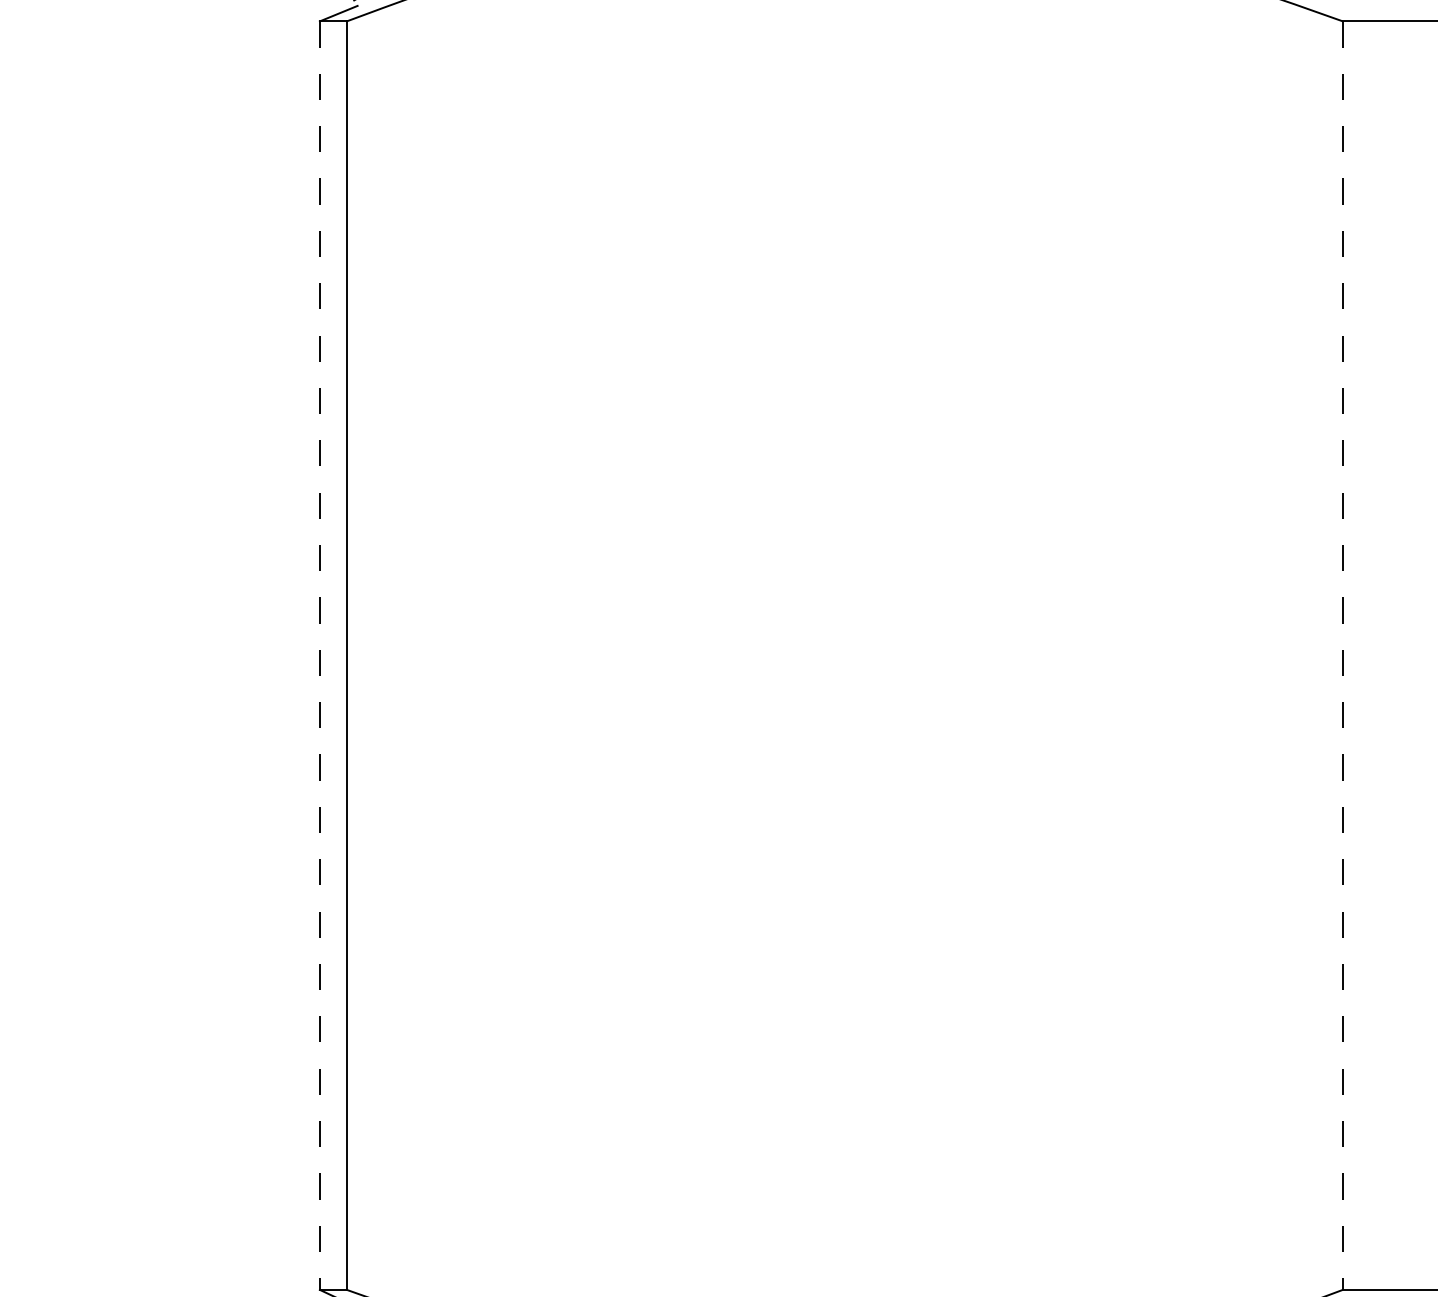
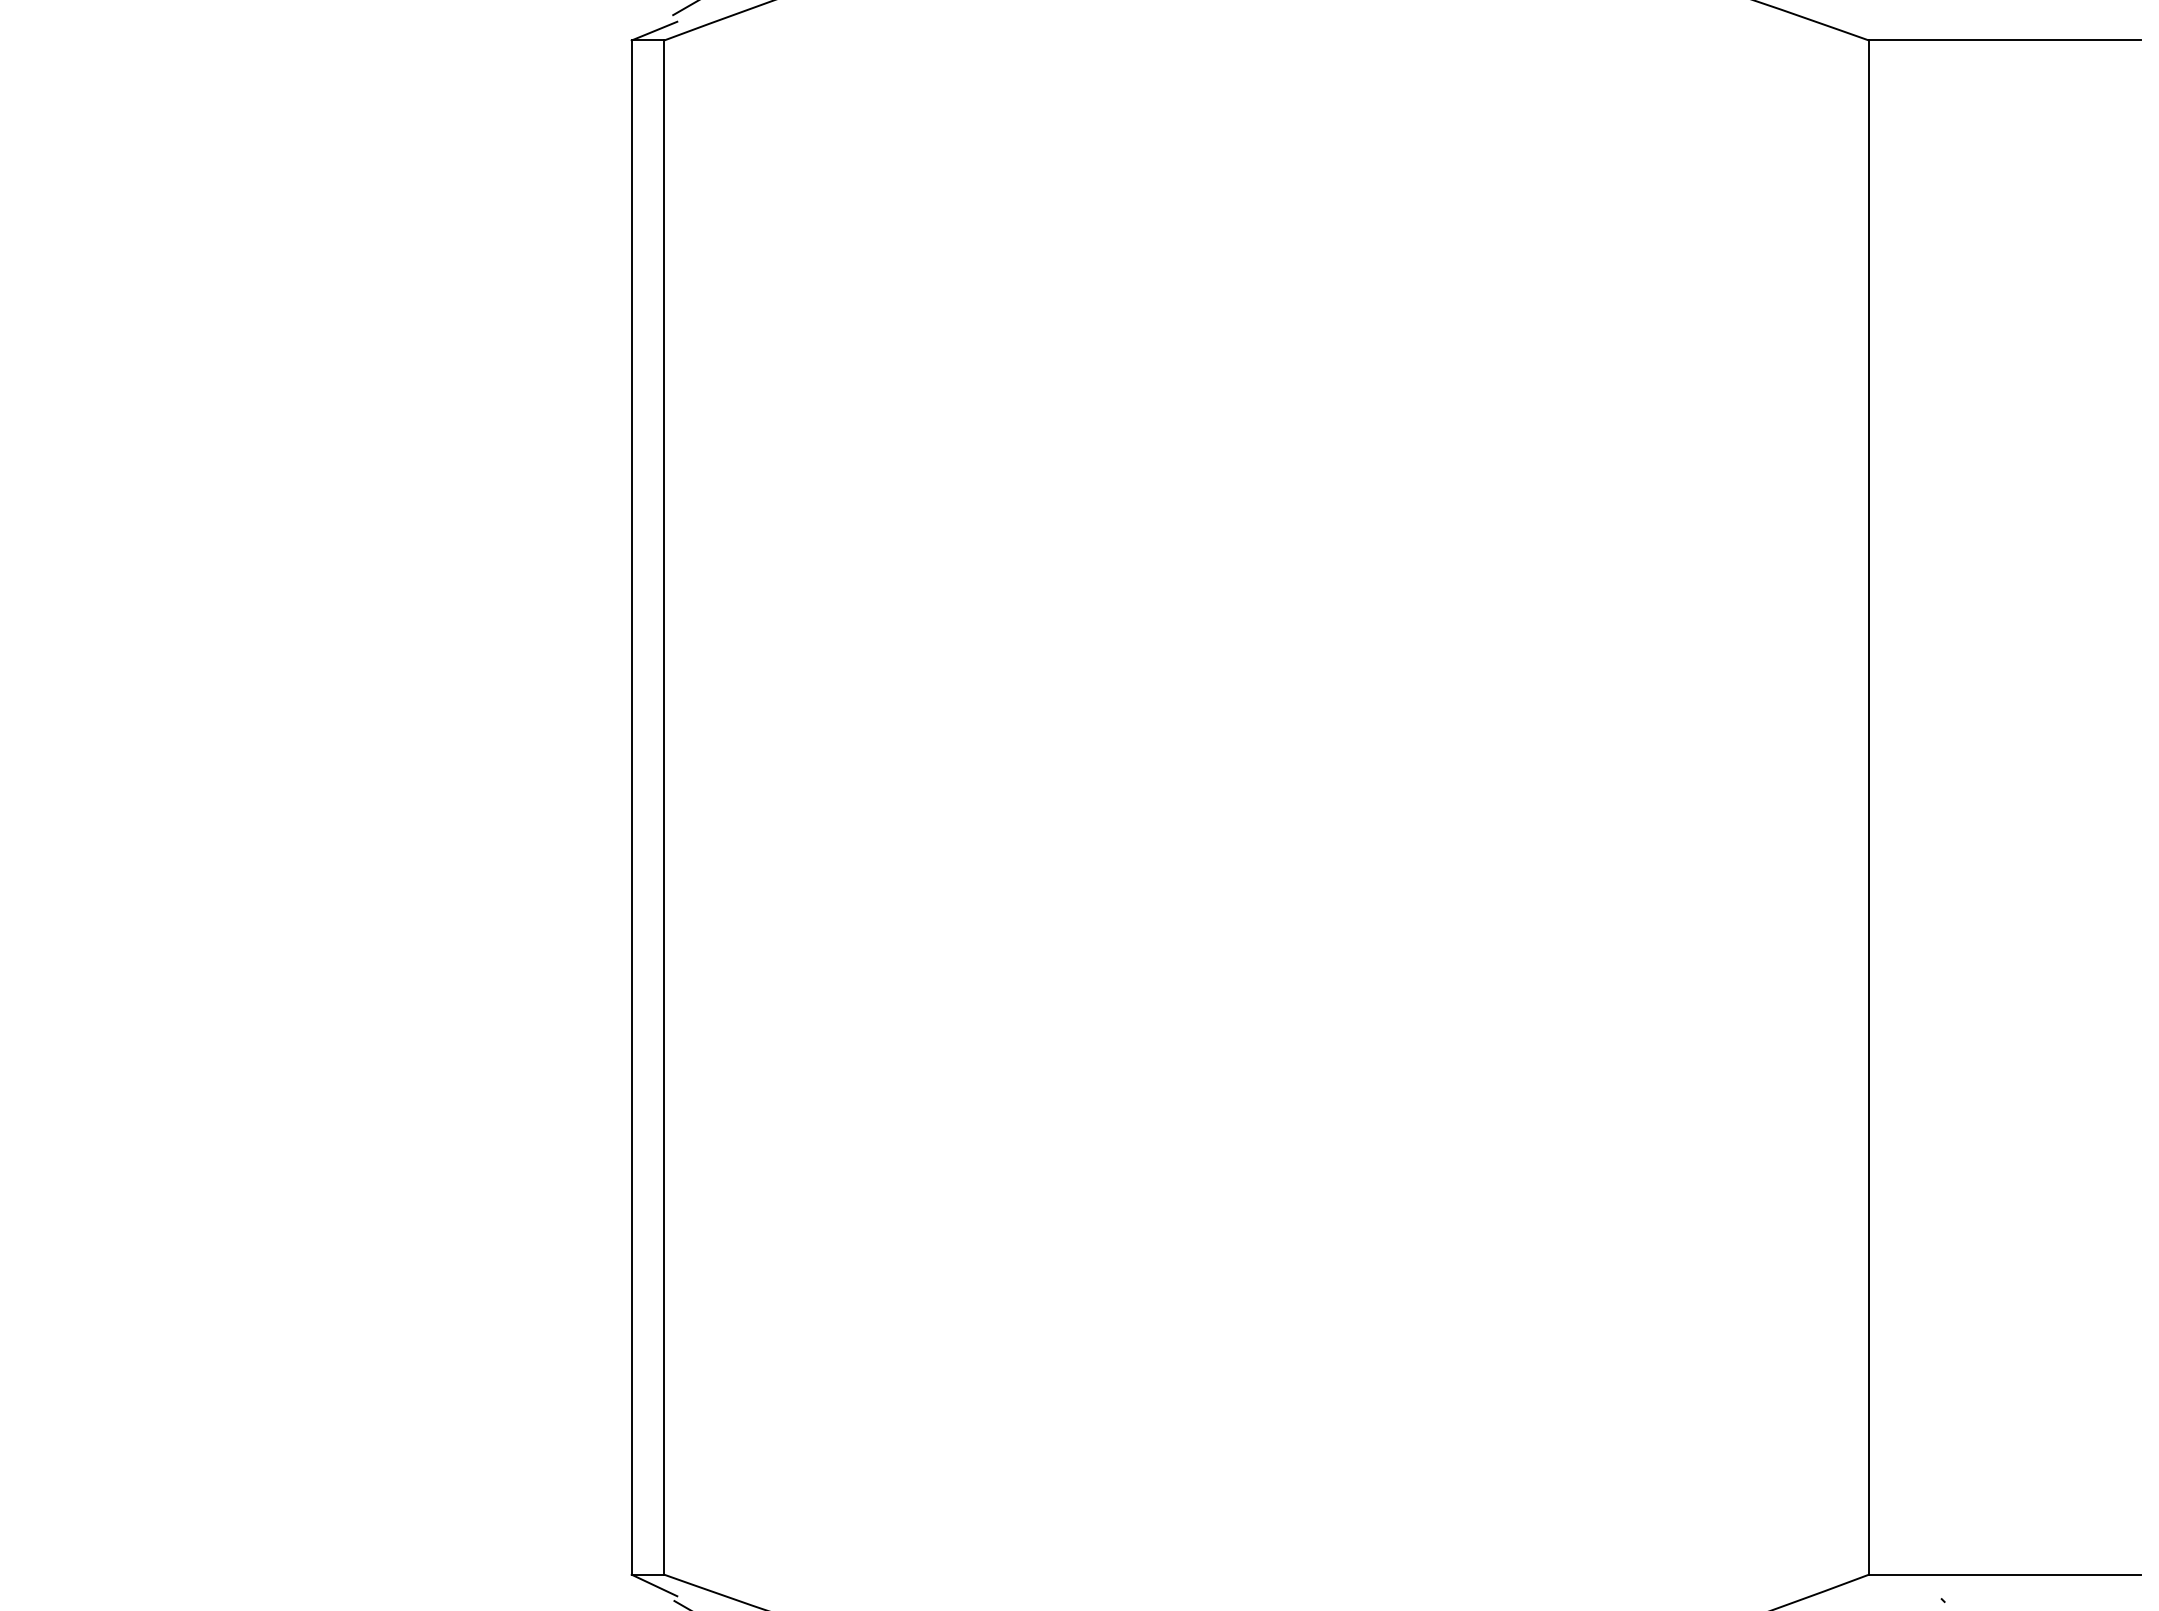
line: (319, 656) -> (631, 808), dashed -> solid
line: (1342, 656) -> (1868, 808), dashed -> solid

